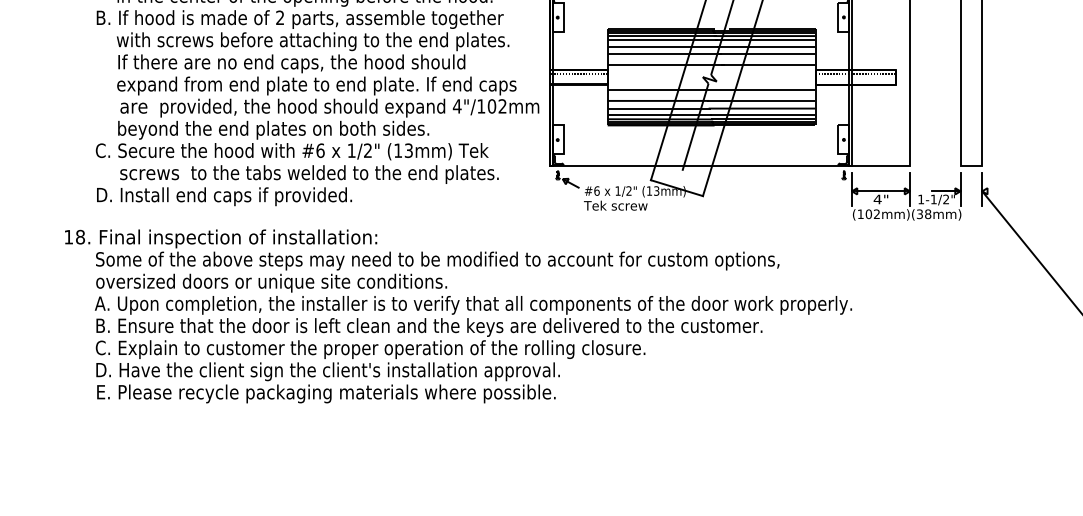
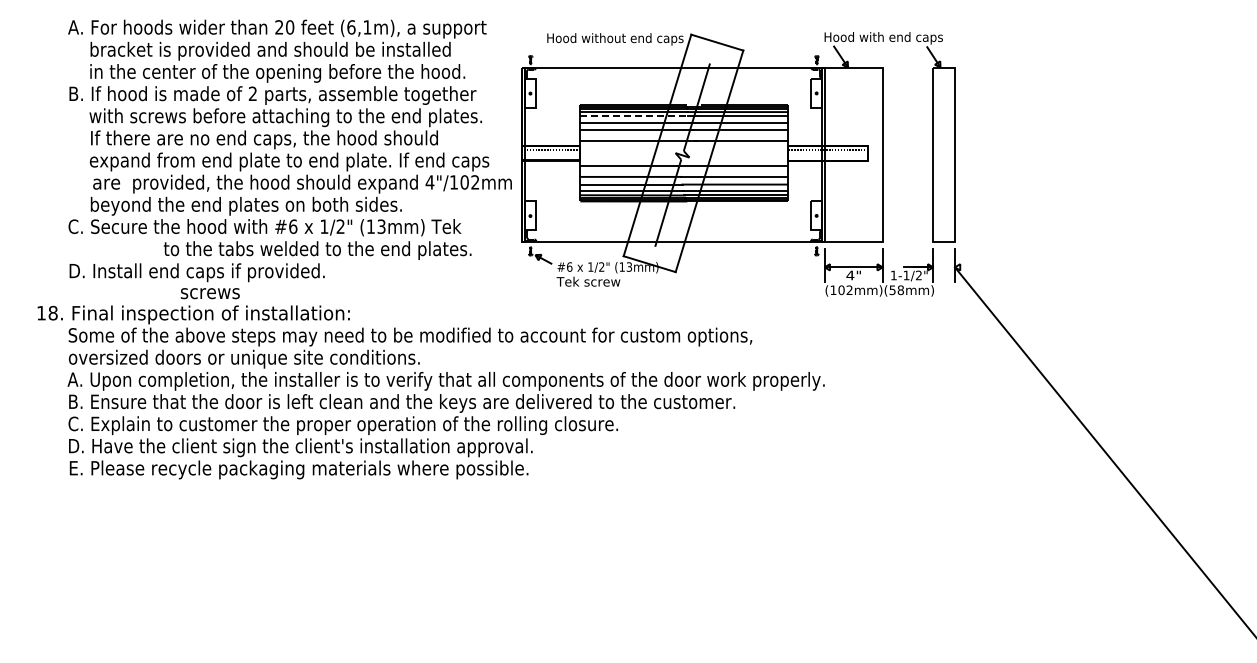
line: (663, 40) -> (636, 116), solid -> dashed
text: (148, 174) -> (209, 293), moved
text: (919, 213) -> (892, 289), (38mm) -> (58mm)

